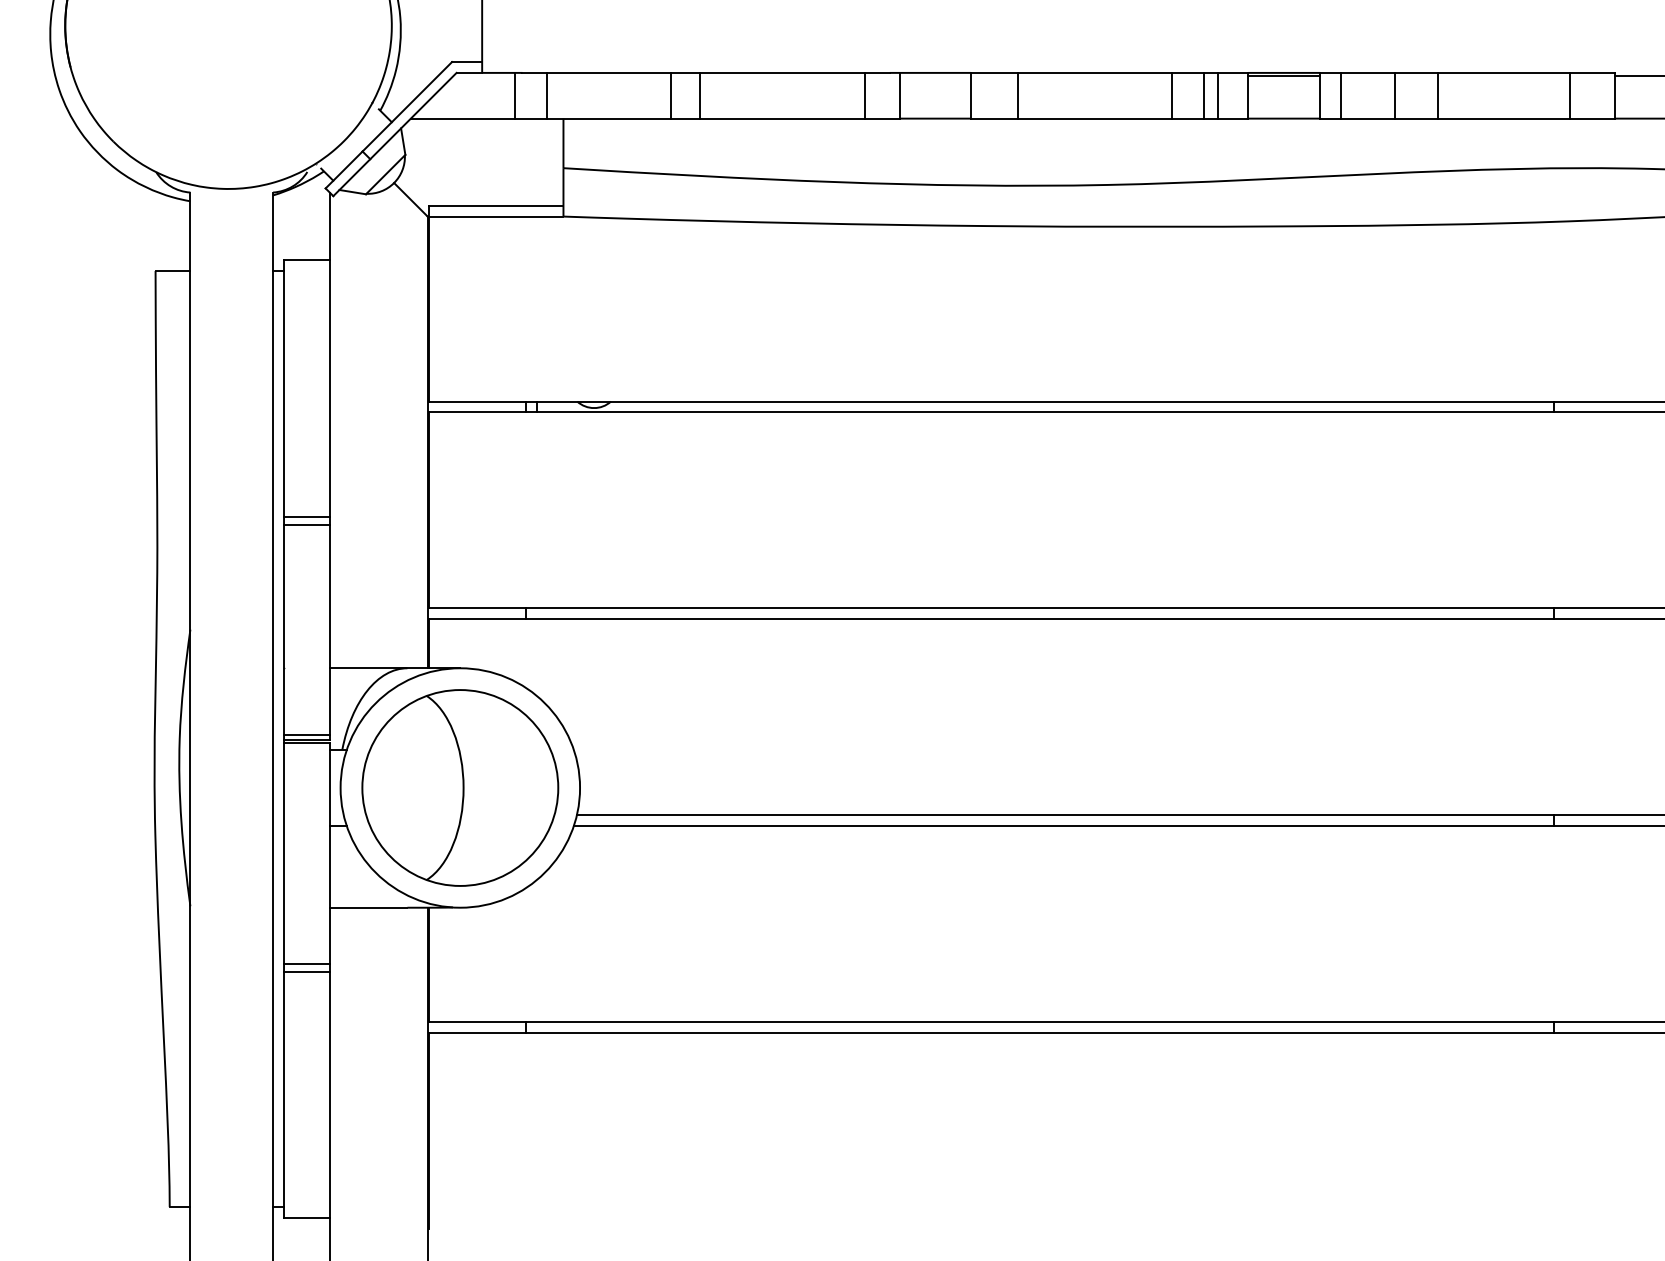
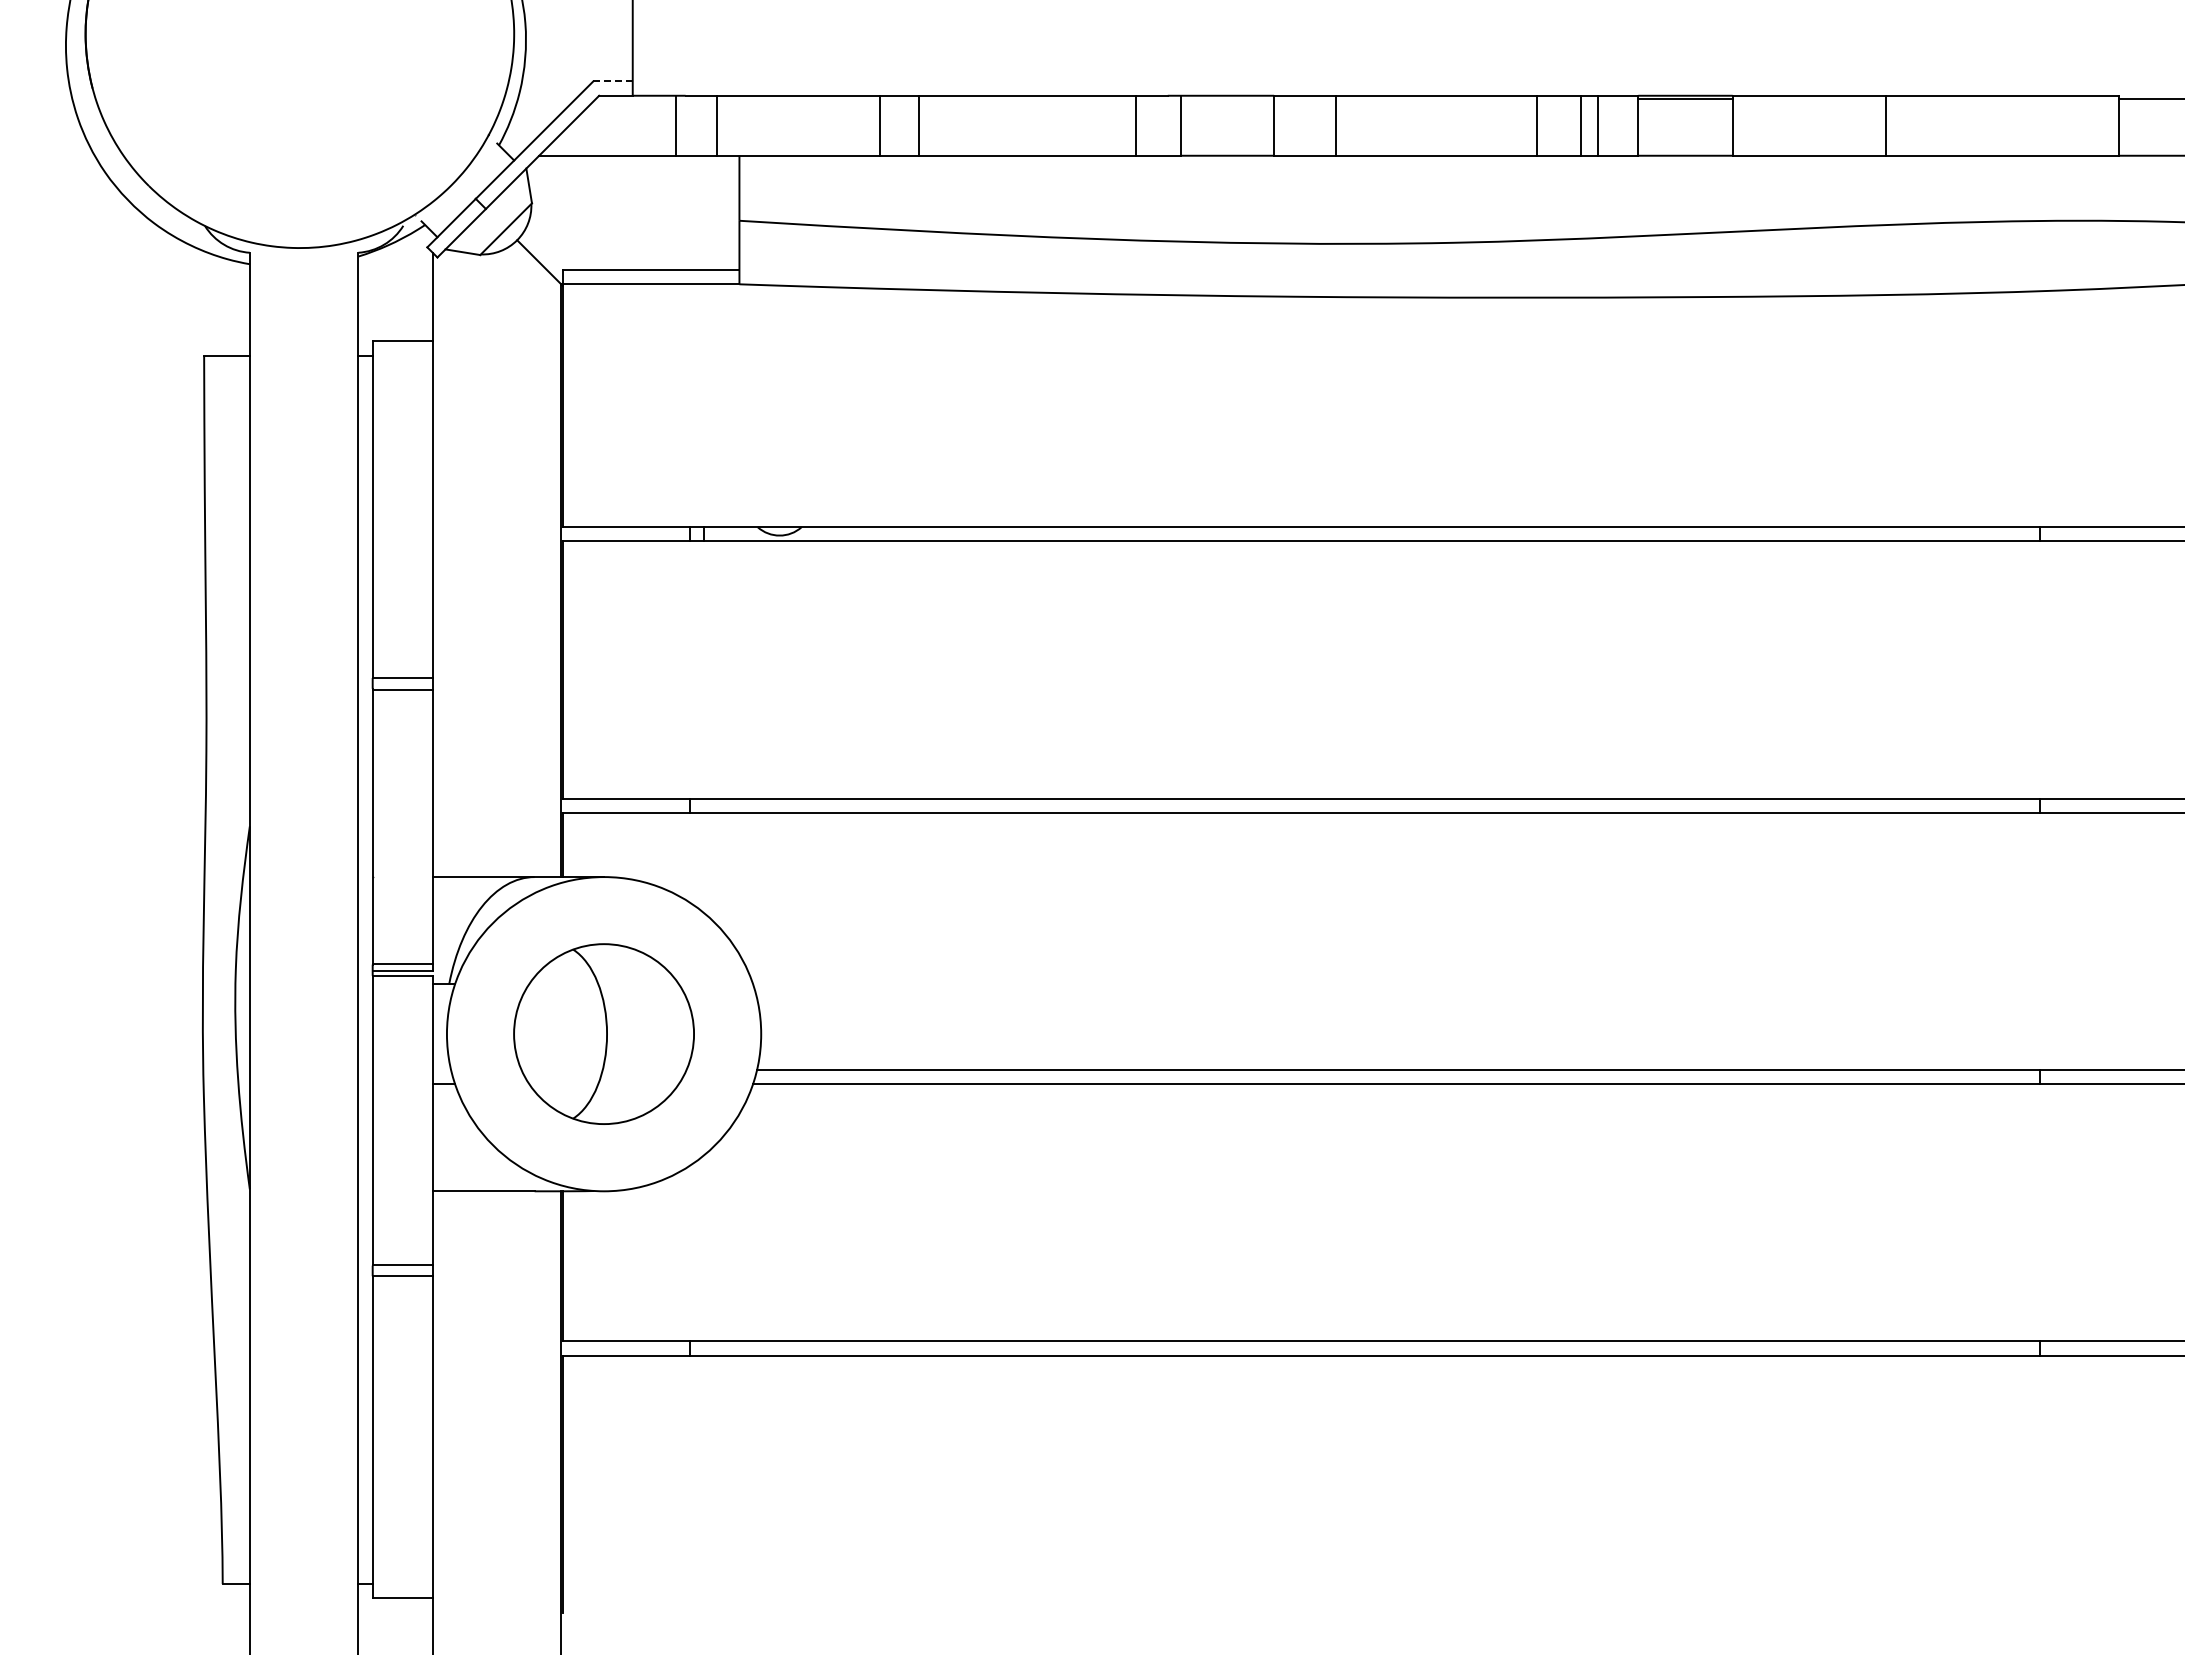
line: (467, 62) -> (613, 81), solid -> dashed
line: (1340, 95) -> (1759, 125), removed
line: (1394, 95) -> (1830, 125), removed
line: (1570, 95) -> (2060, 125), removed
part: (459, 787) -> (603, 1033), size x0.7

